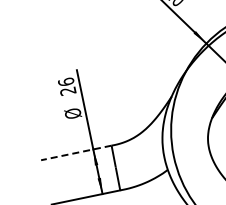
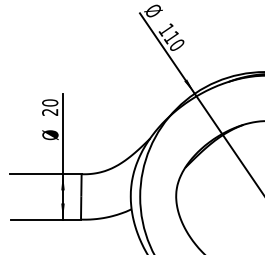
text: (65, 81) -> (49, 102), 26 -> 20
line: (76, 153) -> (45, 174), dashed -> solid

